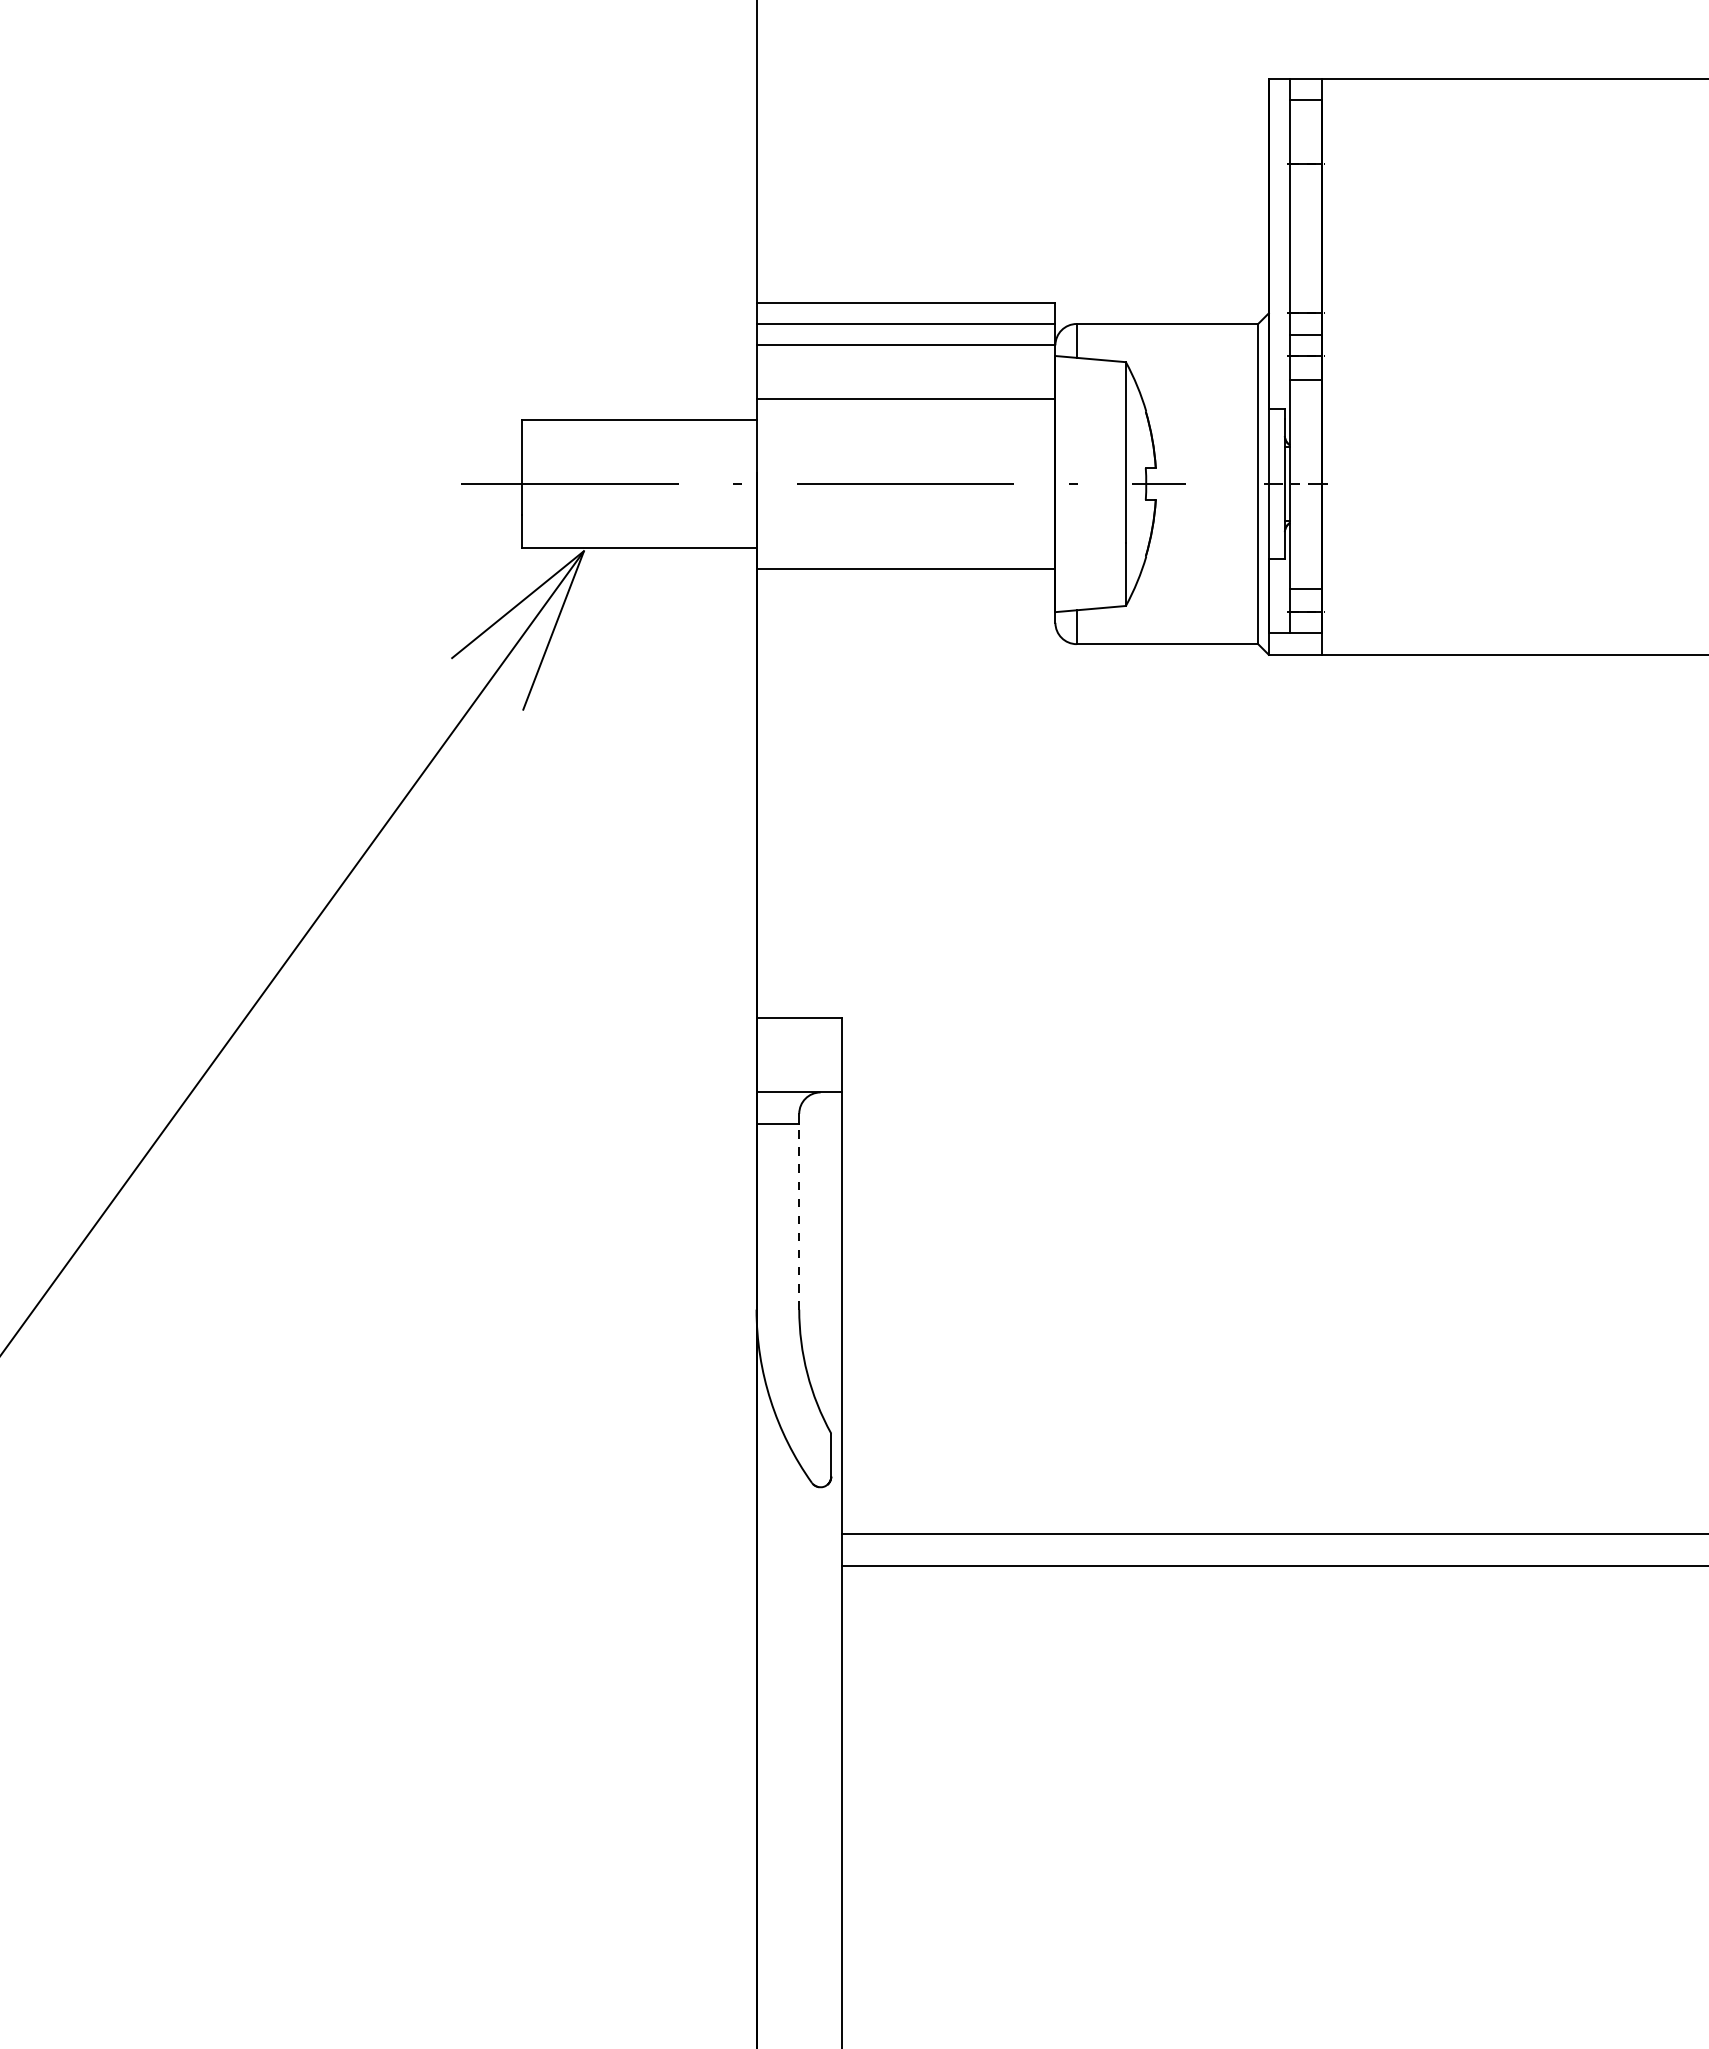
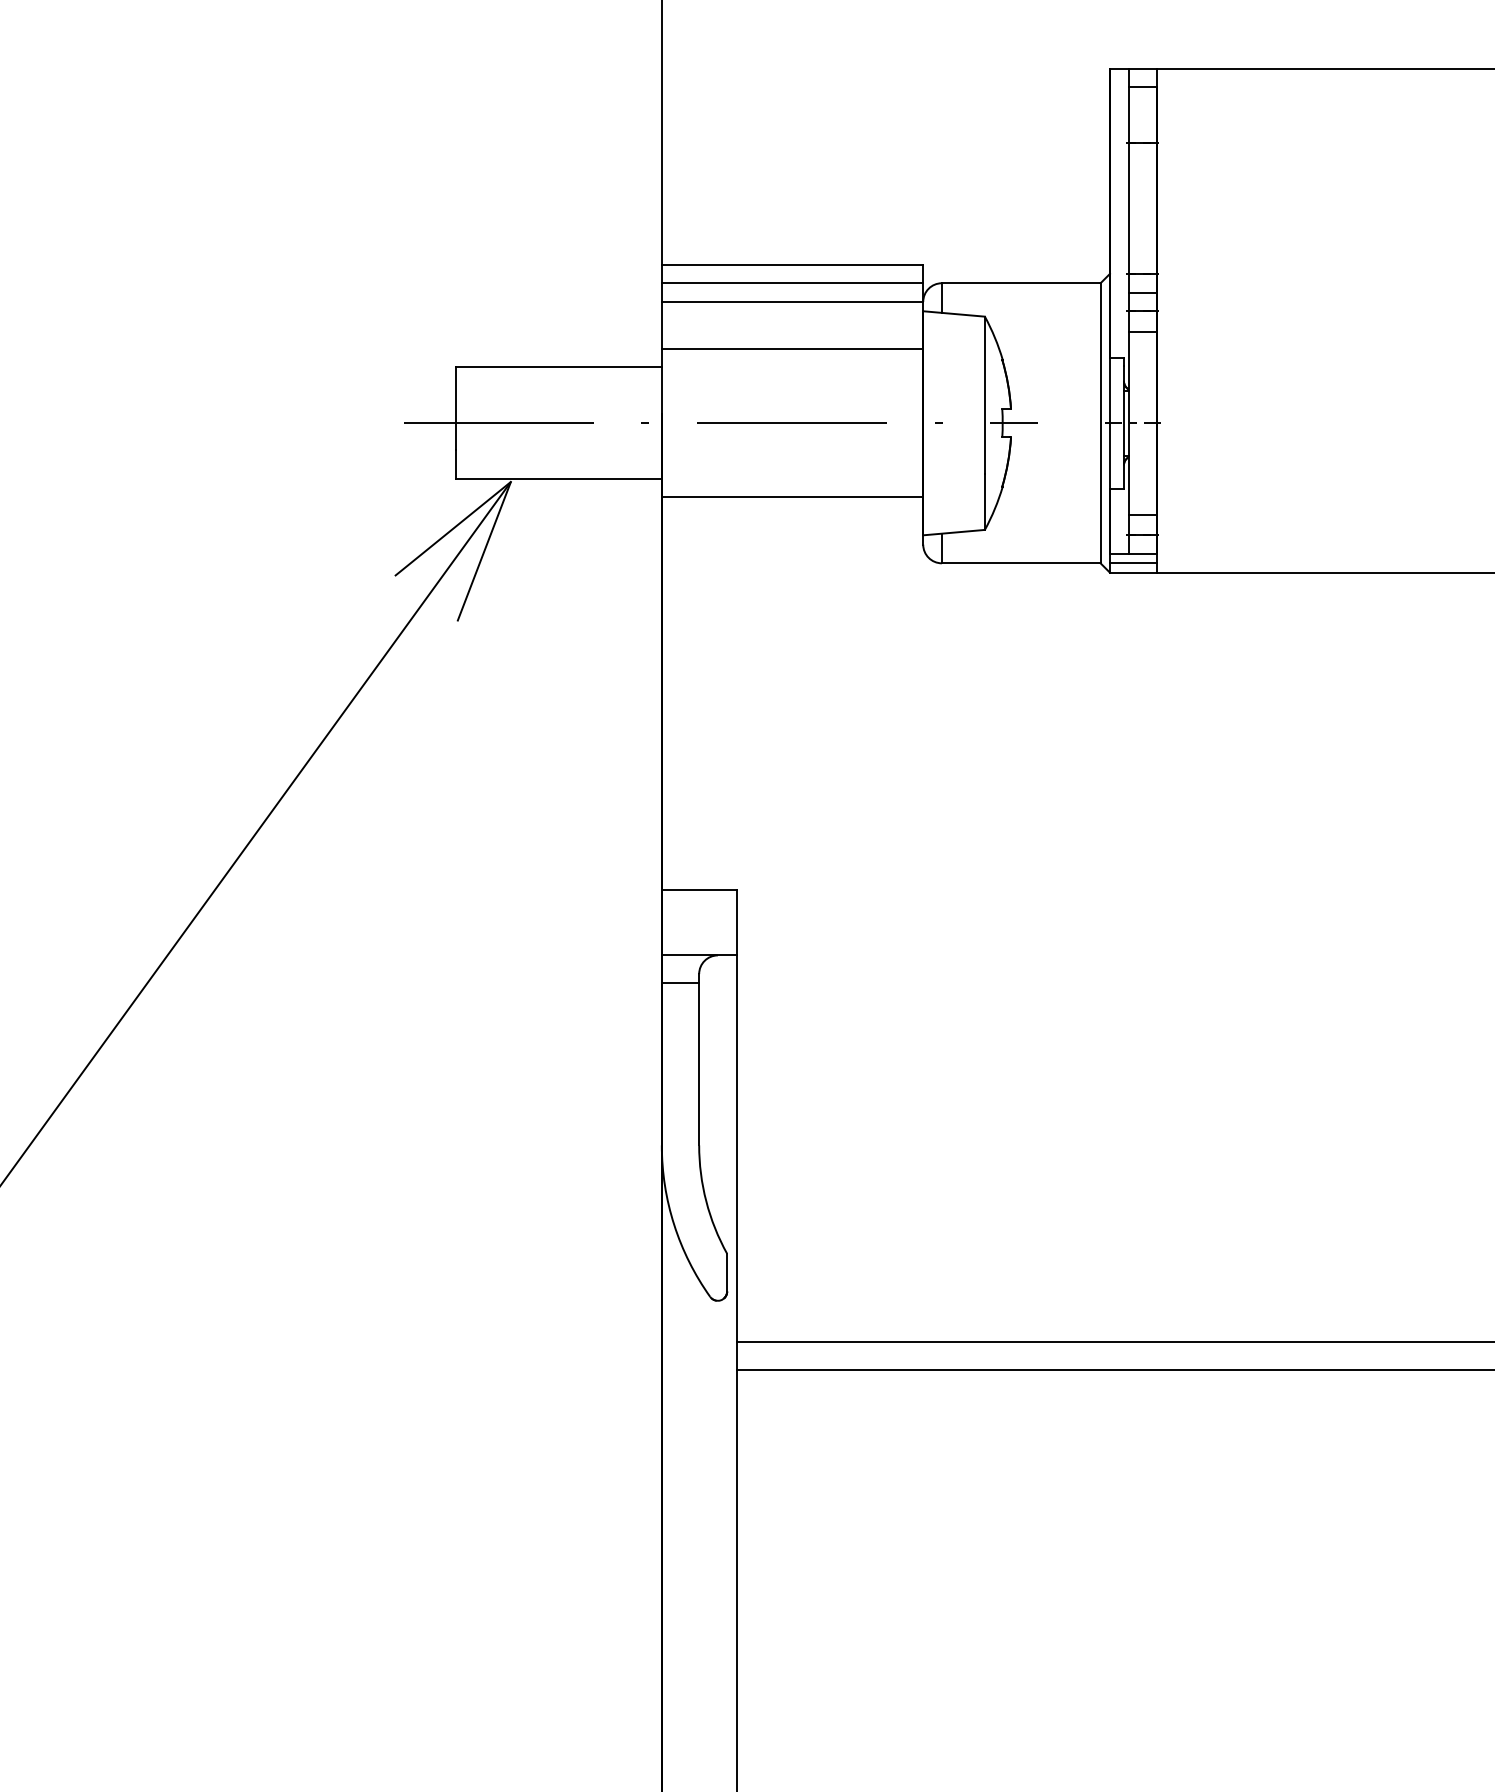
line: (1295, 644) -> (1133, 563), added
line: (799, 1217) -> (699, 1064), dashed -> solid

